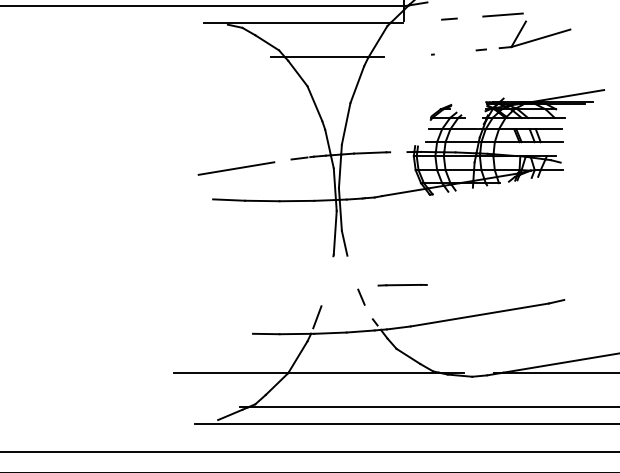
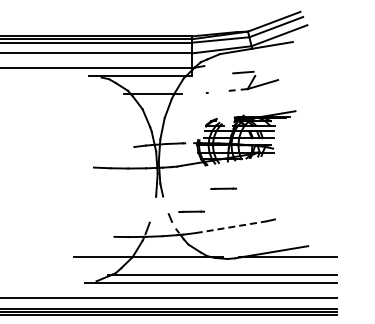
line: (448, 18) -> (215, 74), removed
line: (235, 168) -> (105, 151), removed
line: (464, 239) -> (223, 188), added
line: (479, 315) -> (231, 227), solid -> dashed

